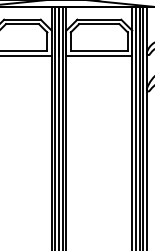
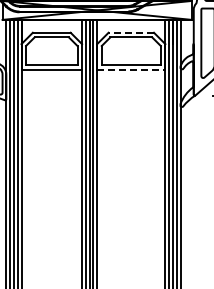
line: (99, 19) -> (131, 32), solid -> dashed
line: (99, 55) -> (131, 69), solid -> dashed

